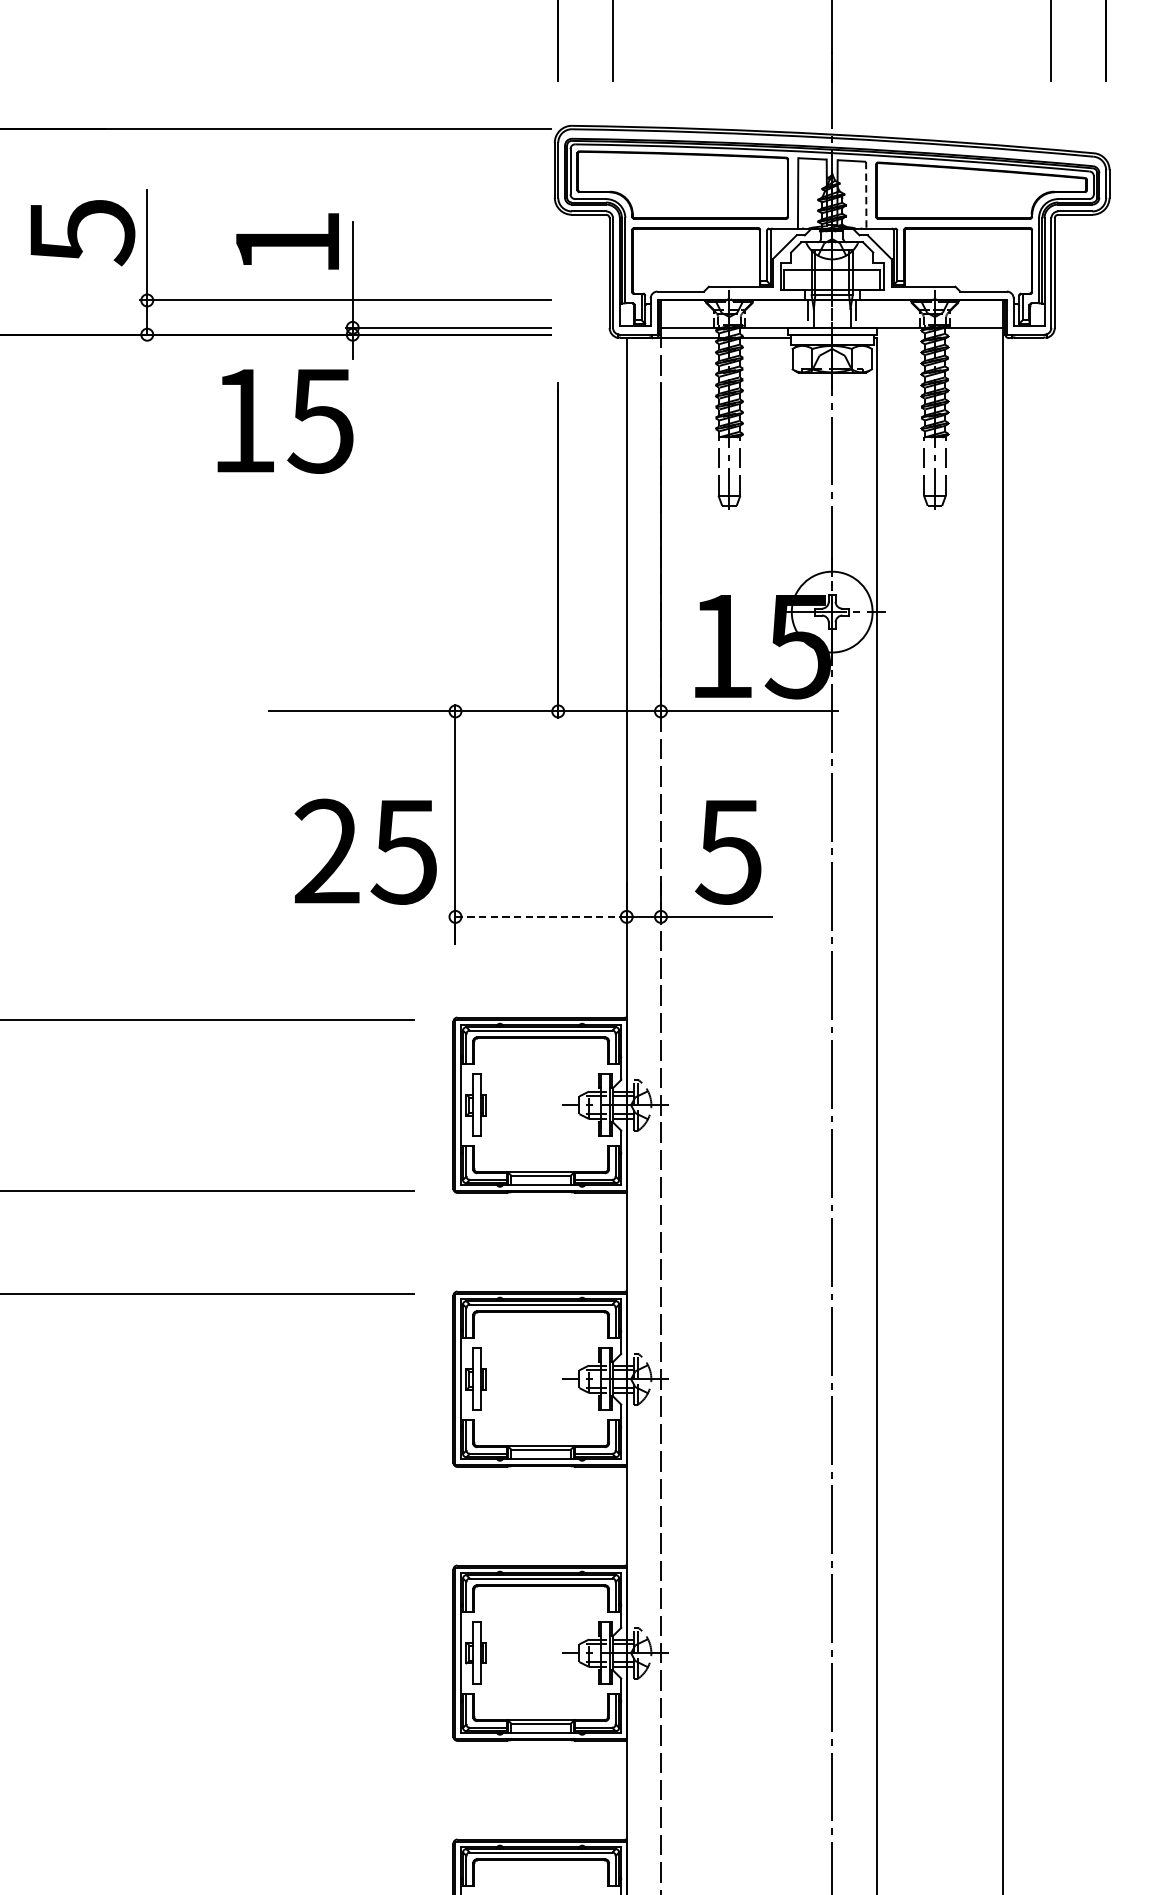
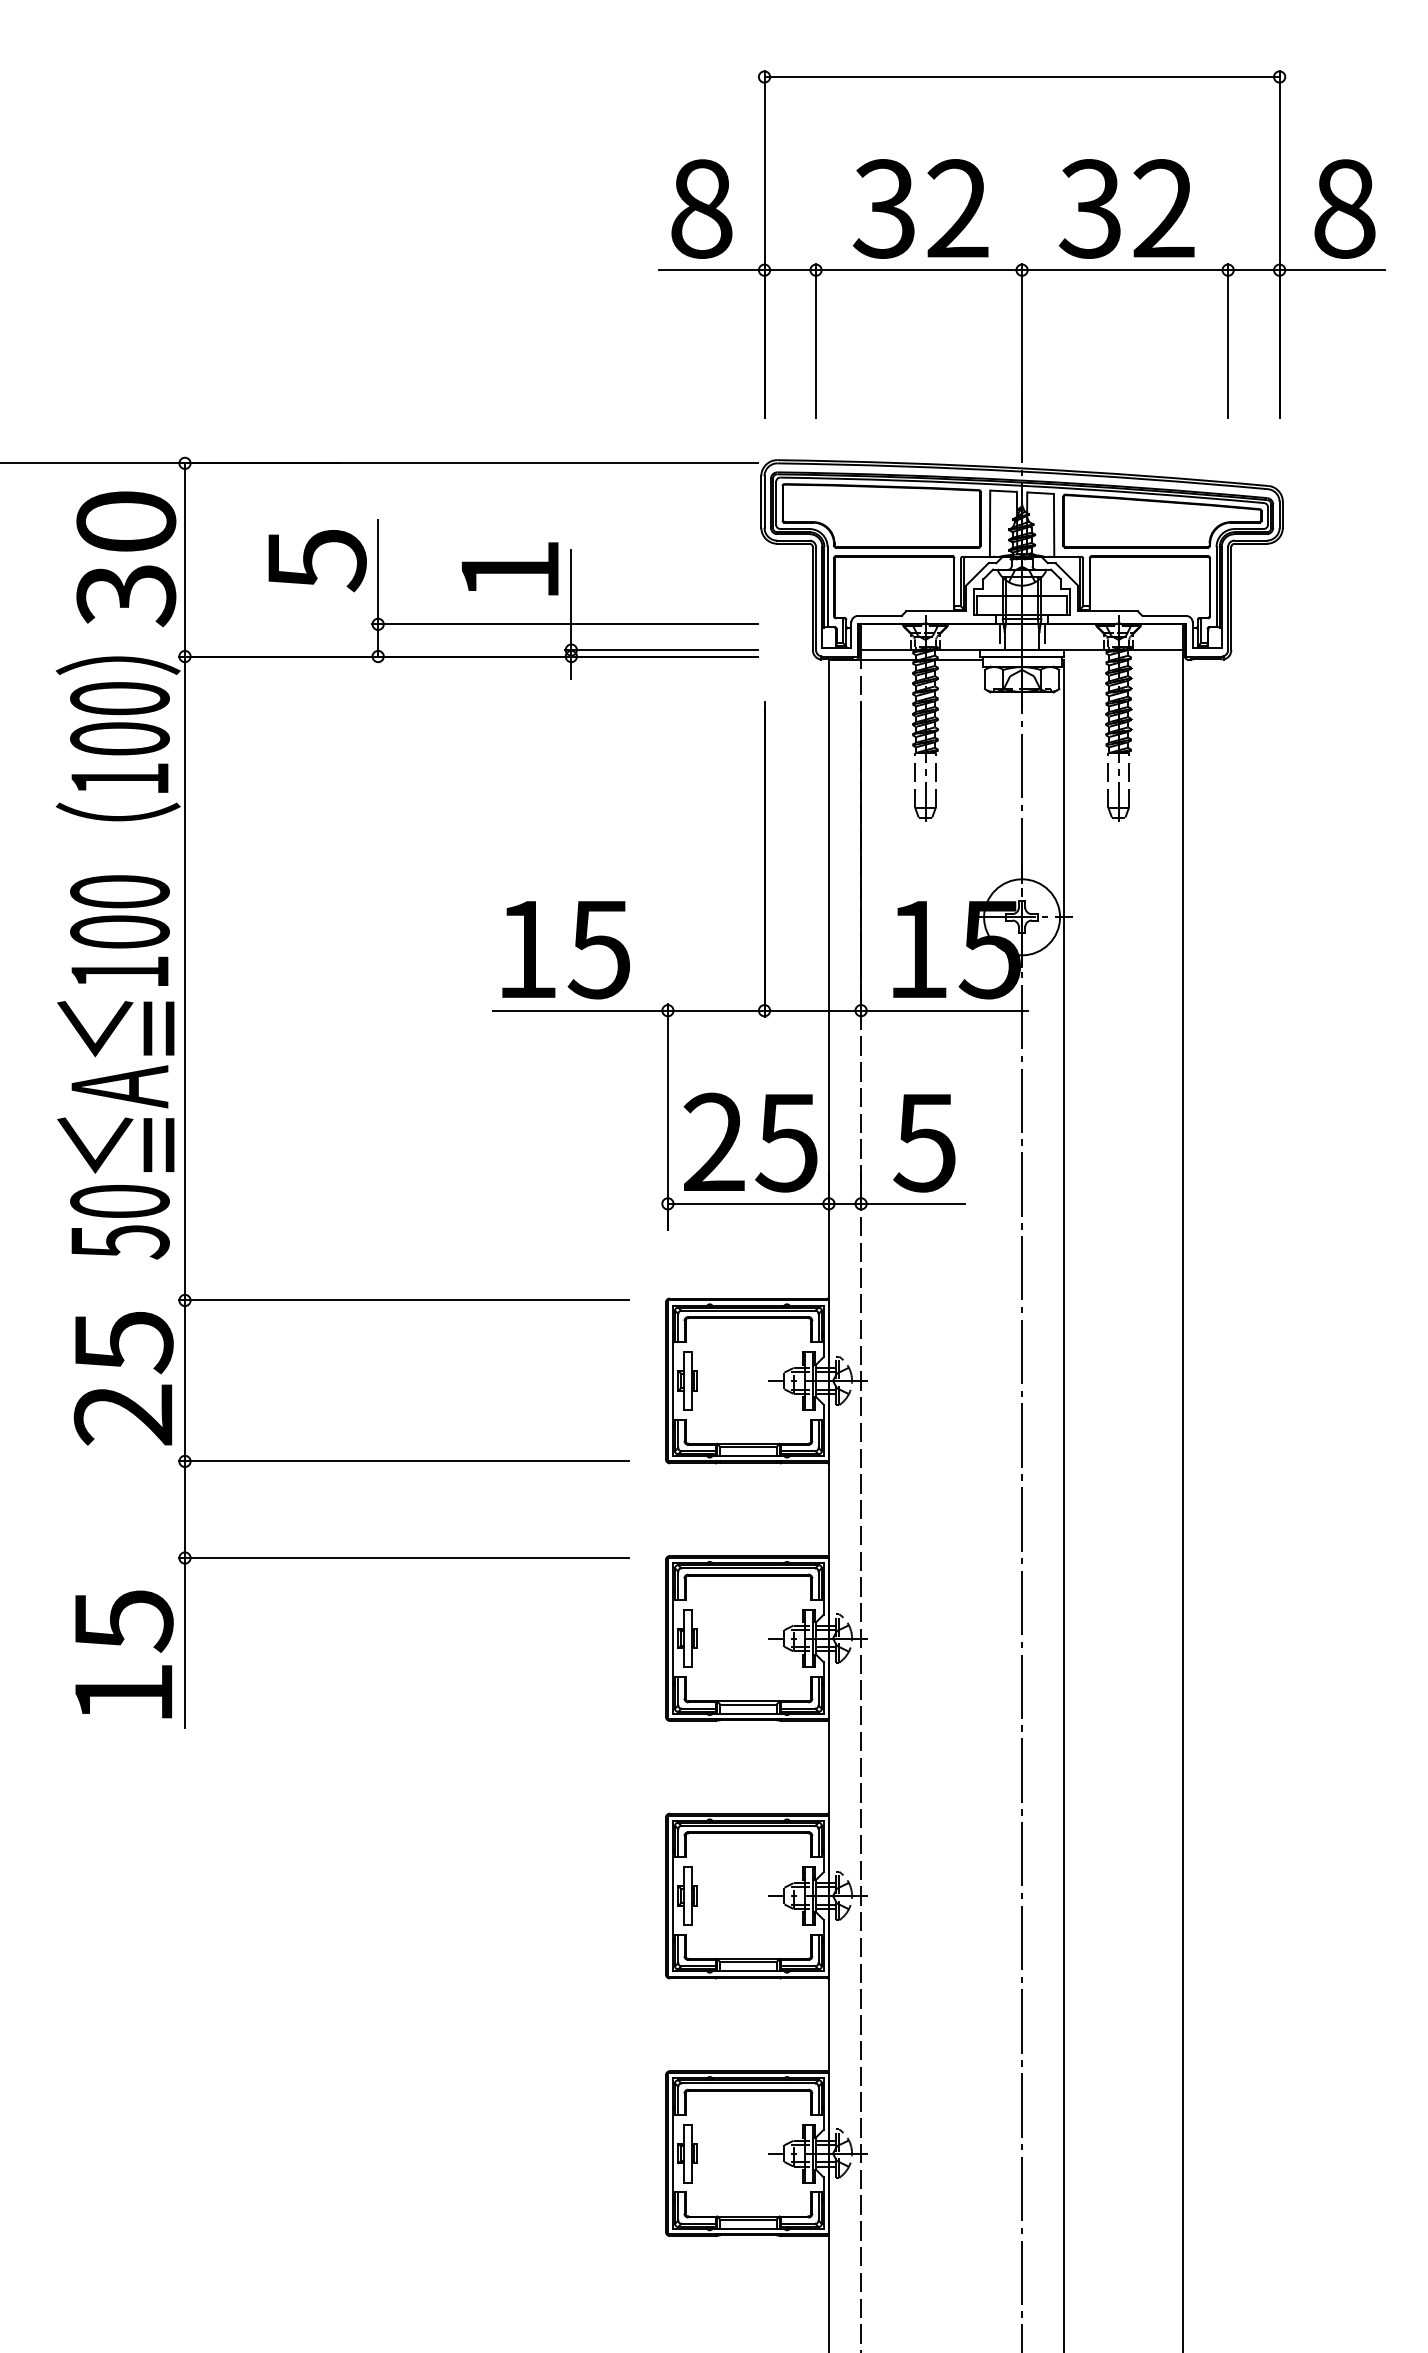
line: (866, 195) -> (1054, 525), dashed -> solid
text: (284, 421) -> (565, 950), moved
text: (365, 851) -> (750, 1142), moved
line: (540, 916) -> (747, 1203), dashed -> solid

